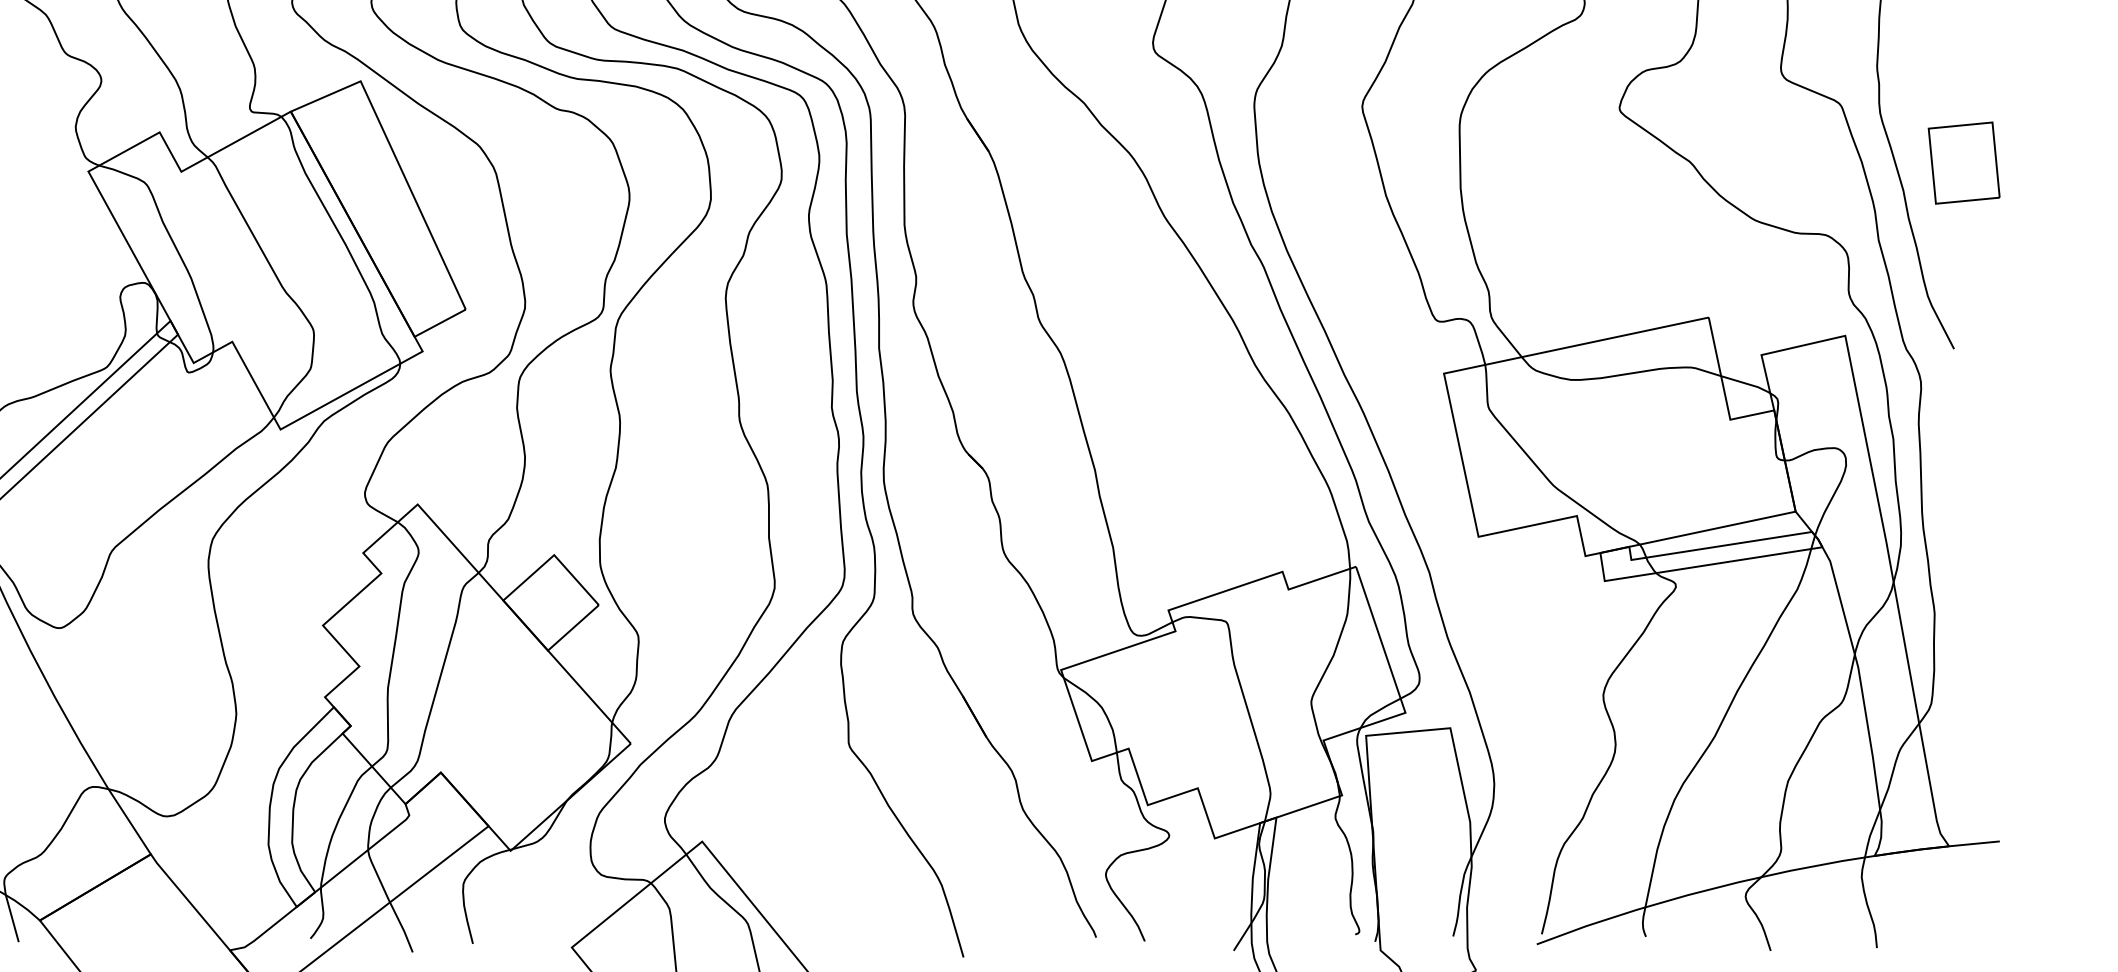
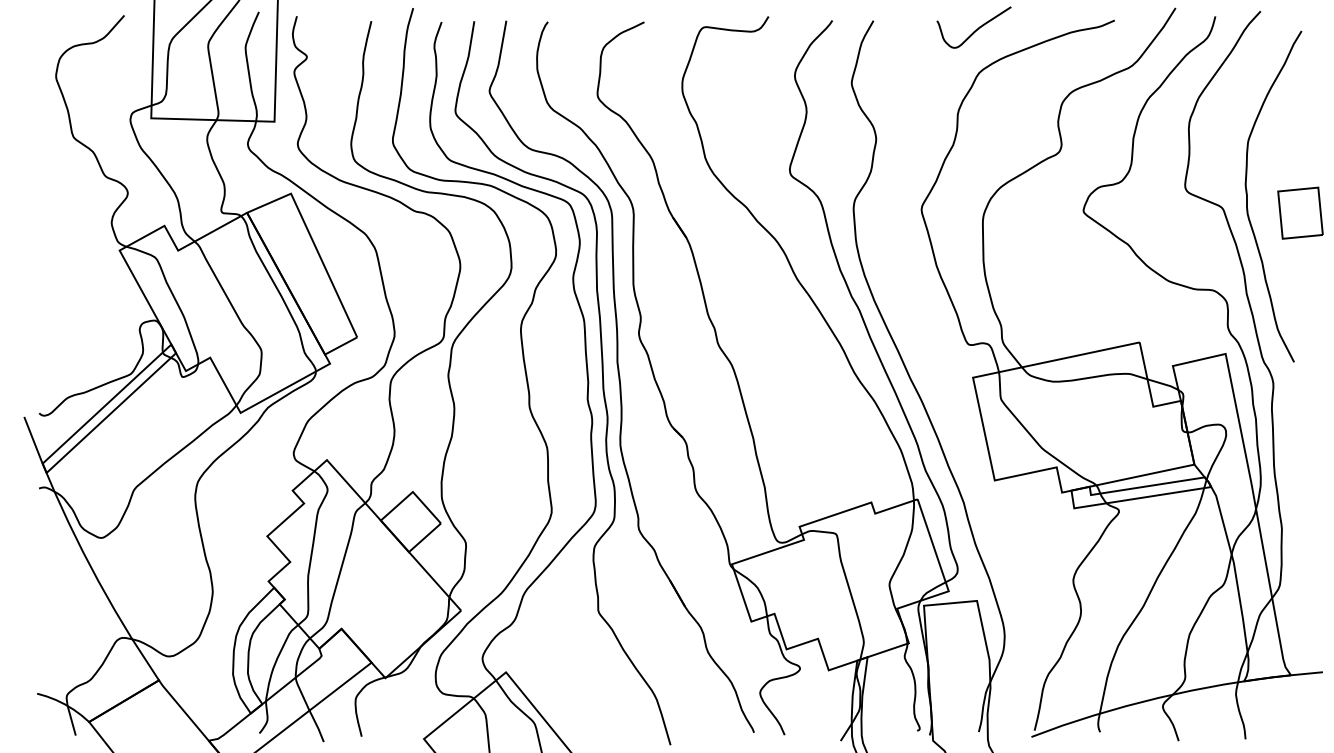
part: (1964, 161) -> (1300, 212), moved

